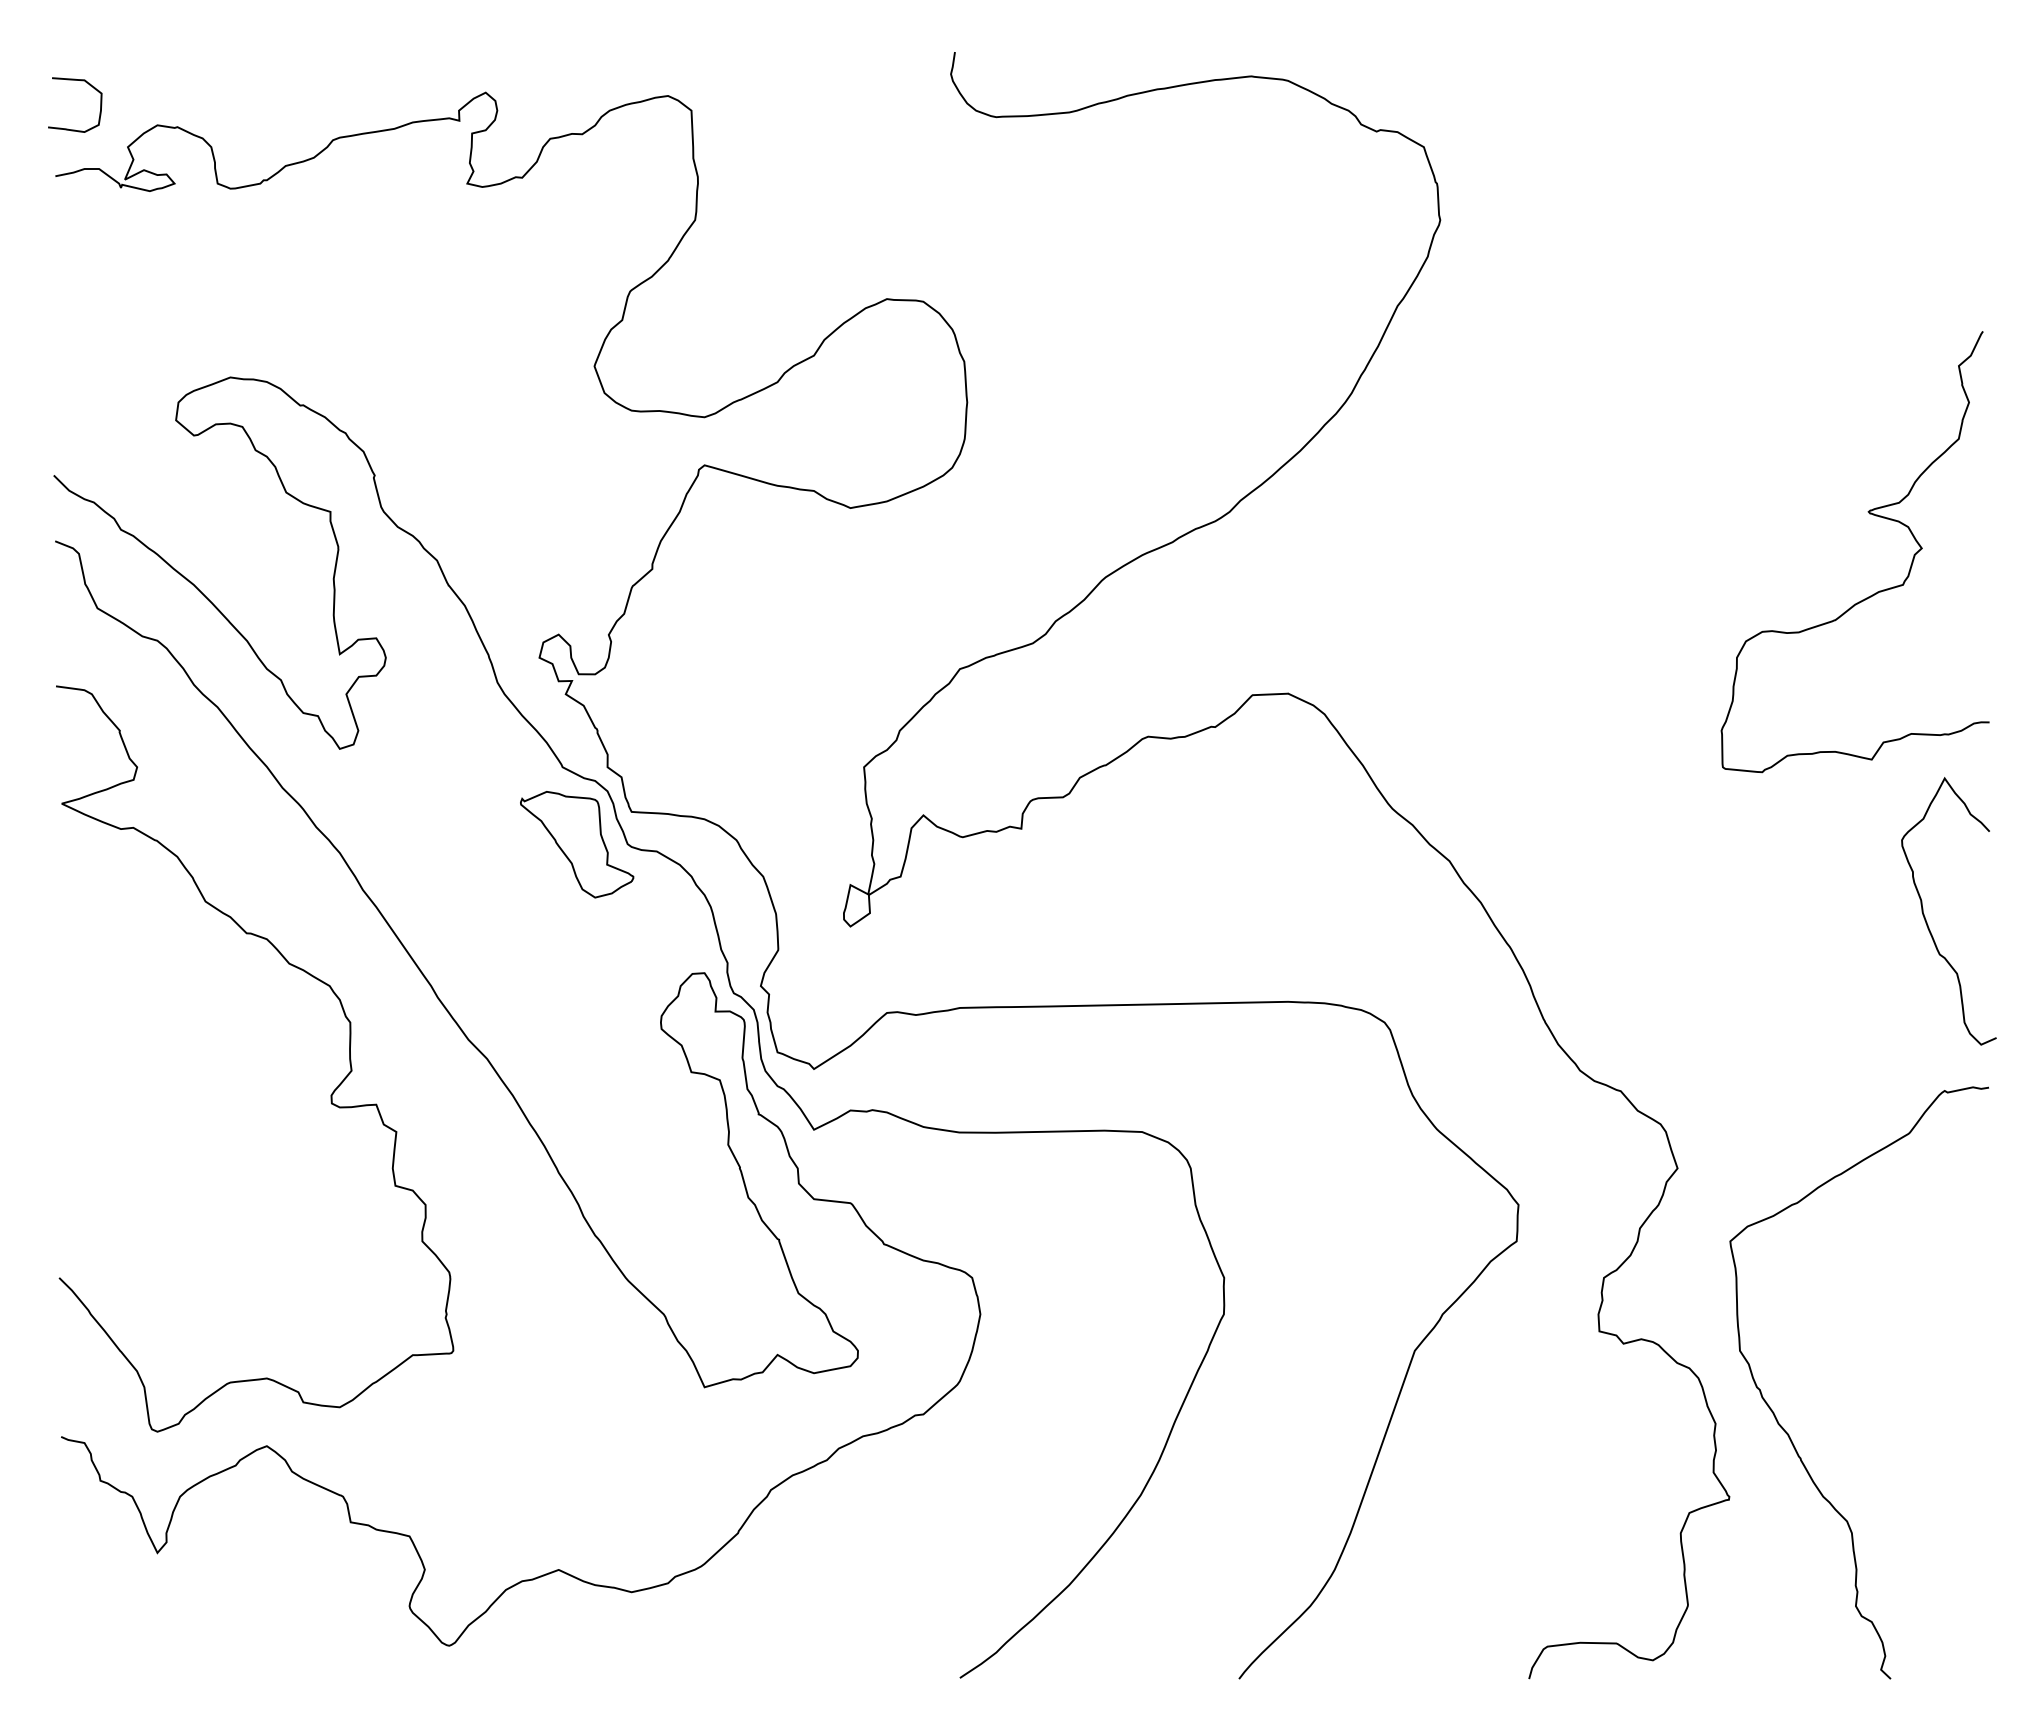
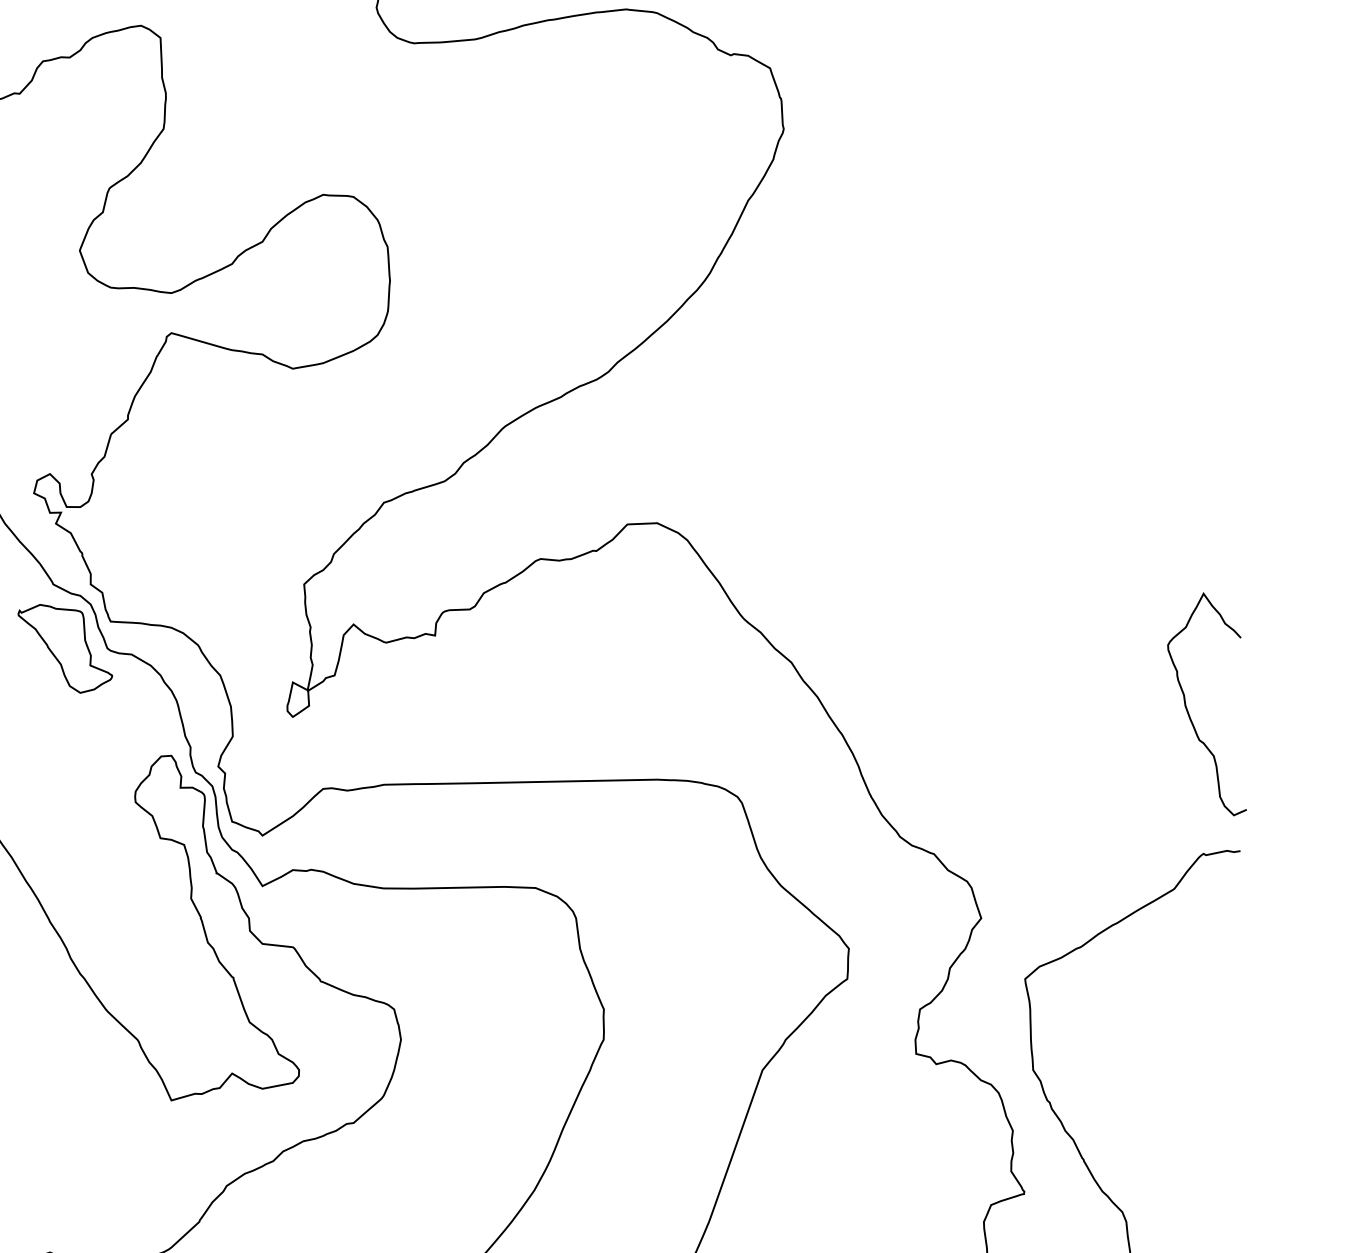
curve: (1869, 514) -> (1141, 374), removed

